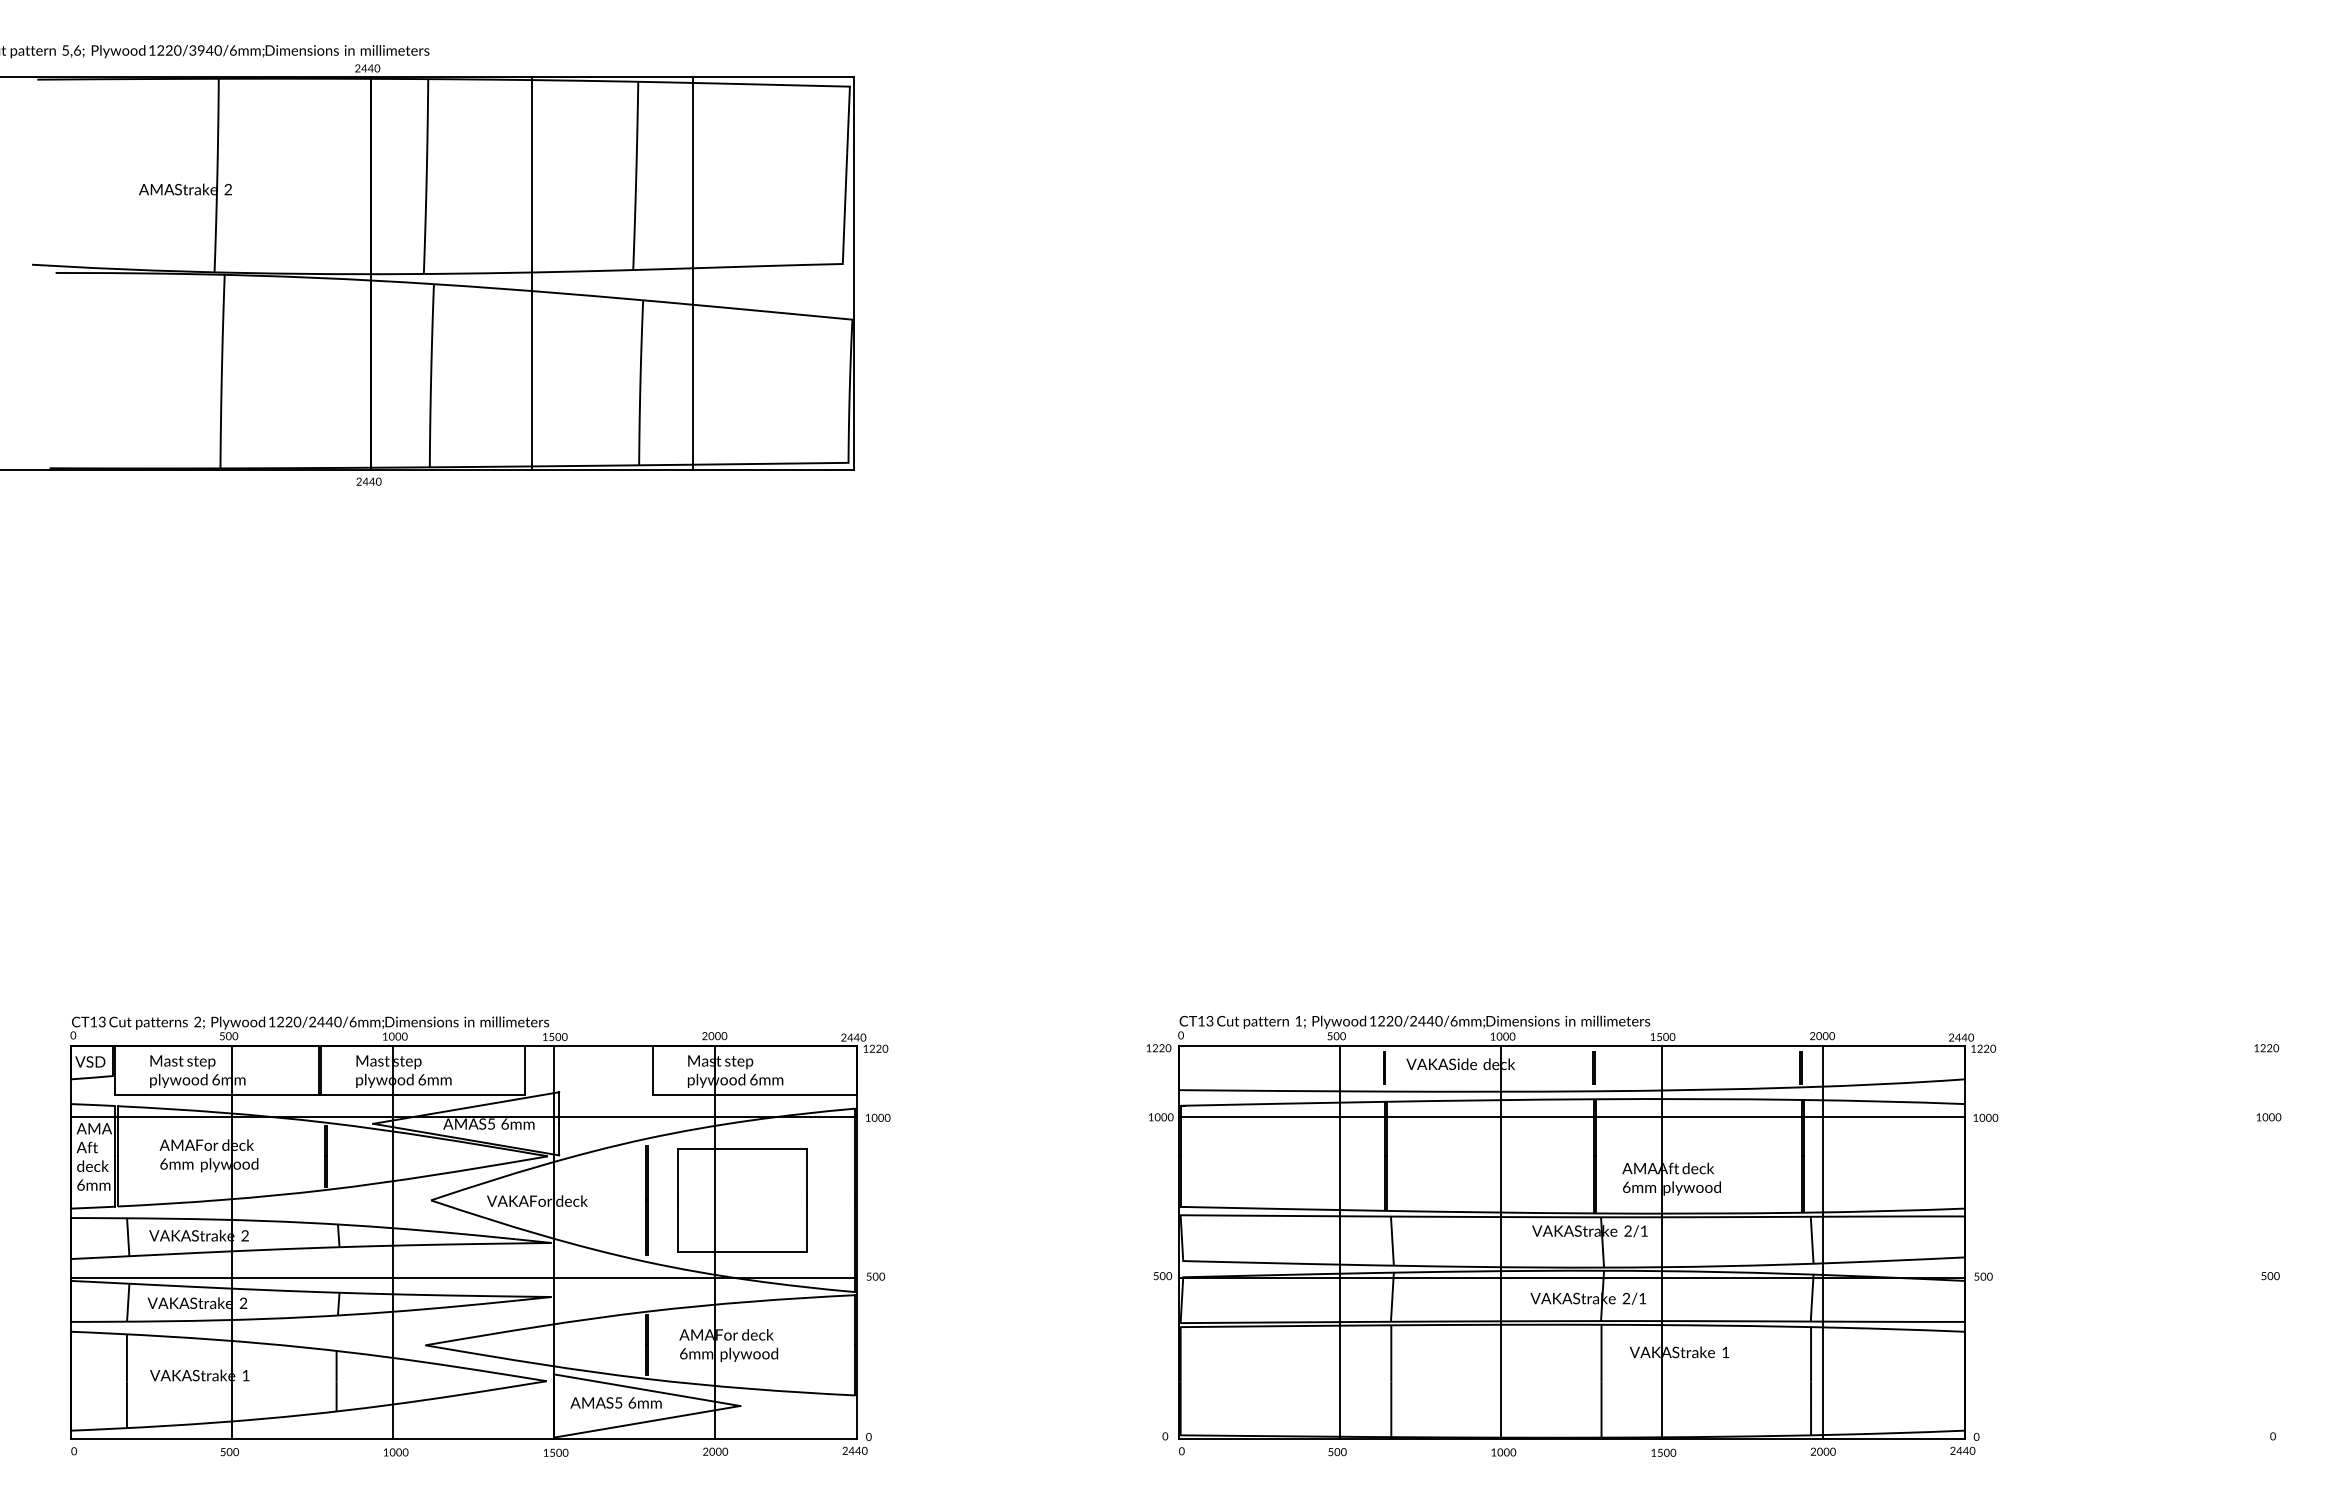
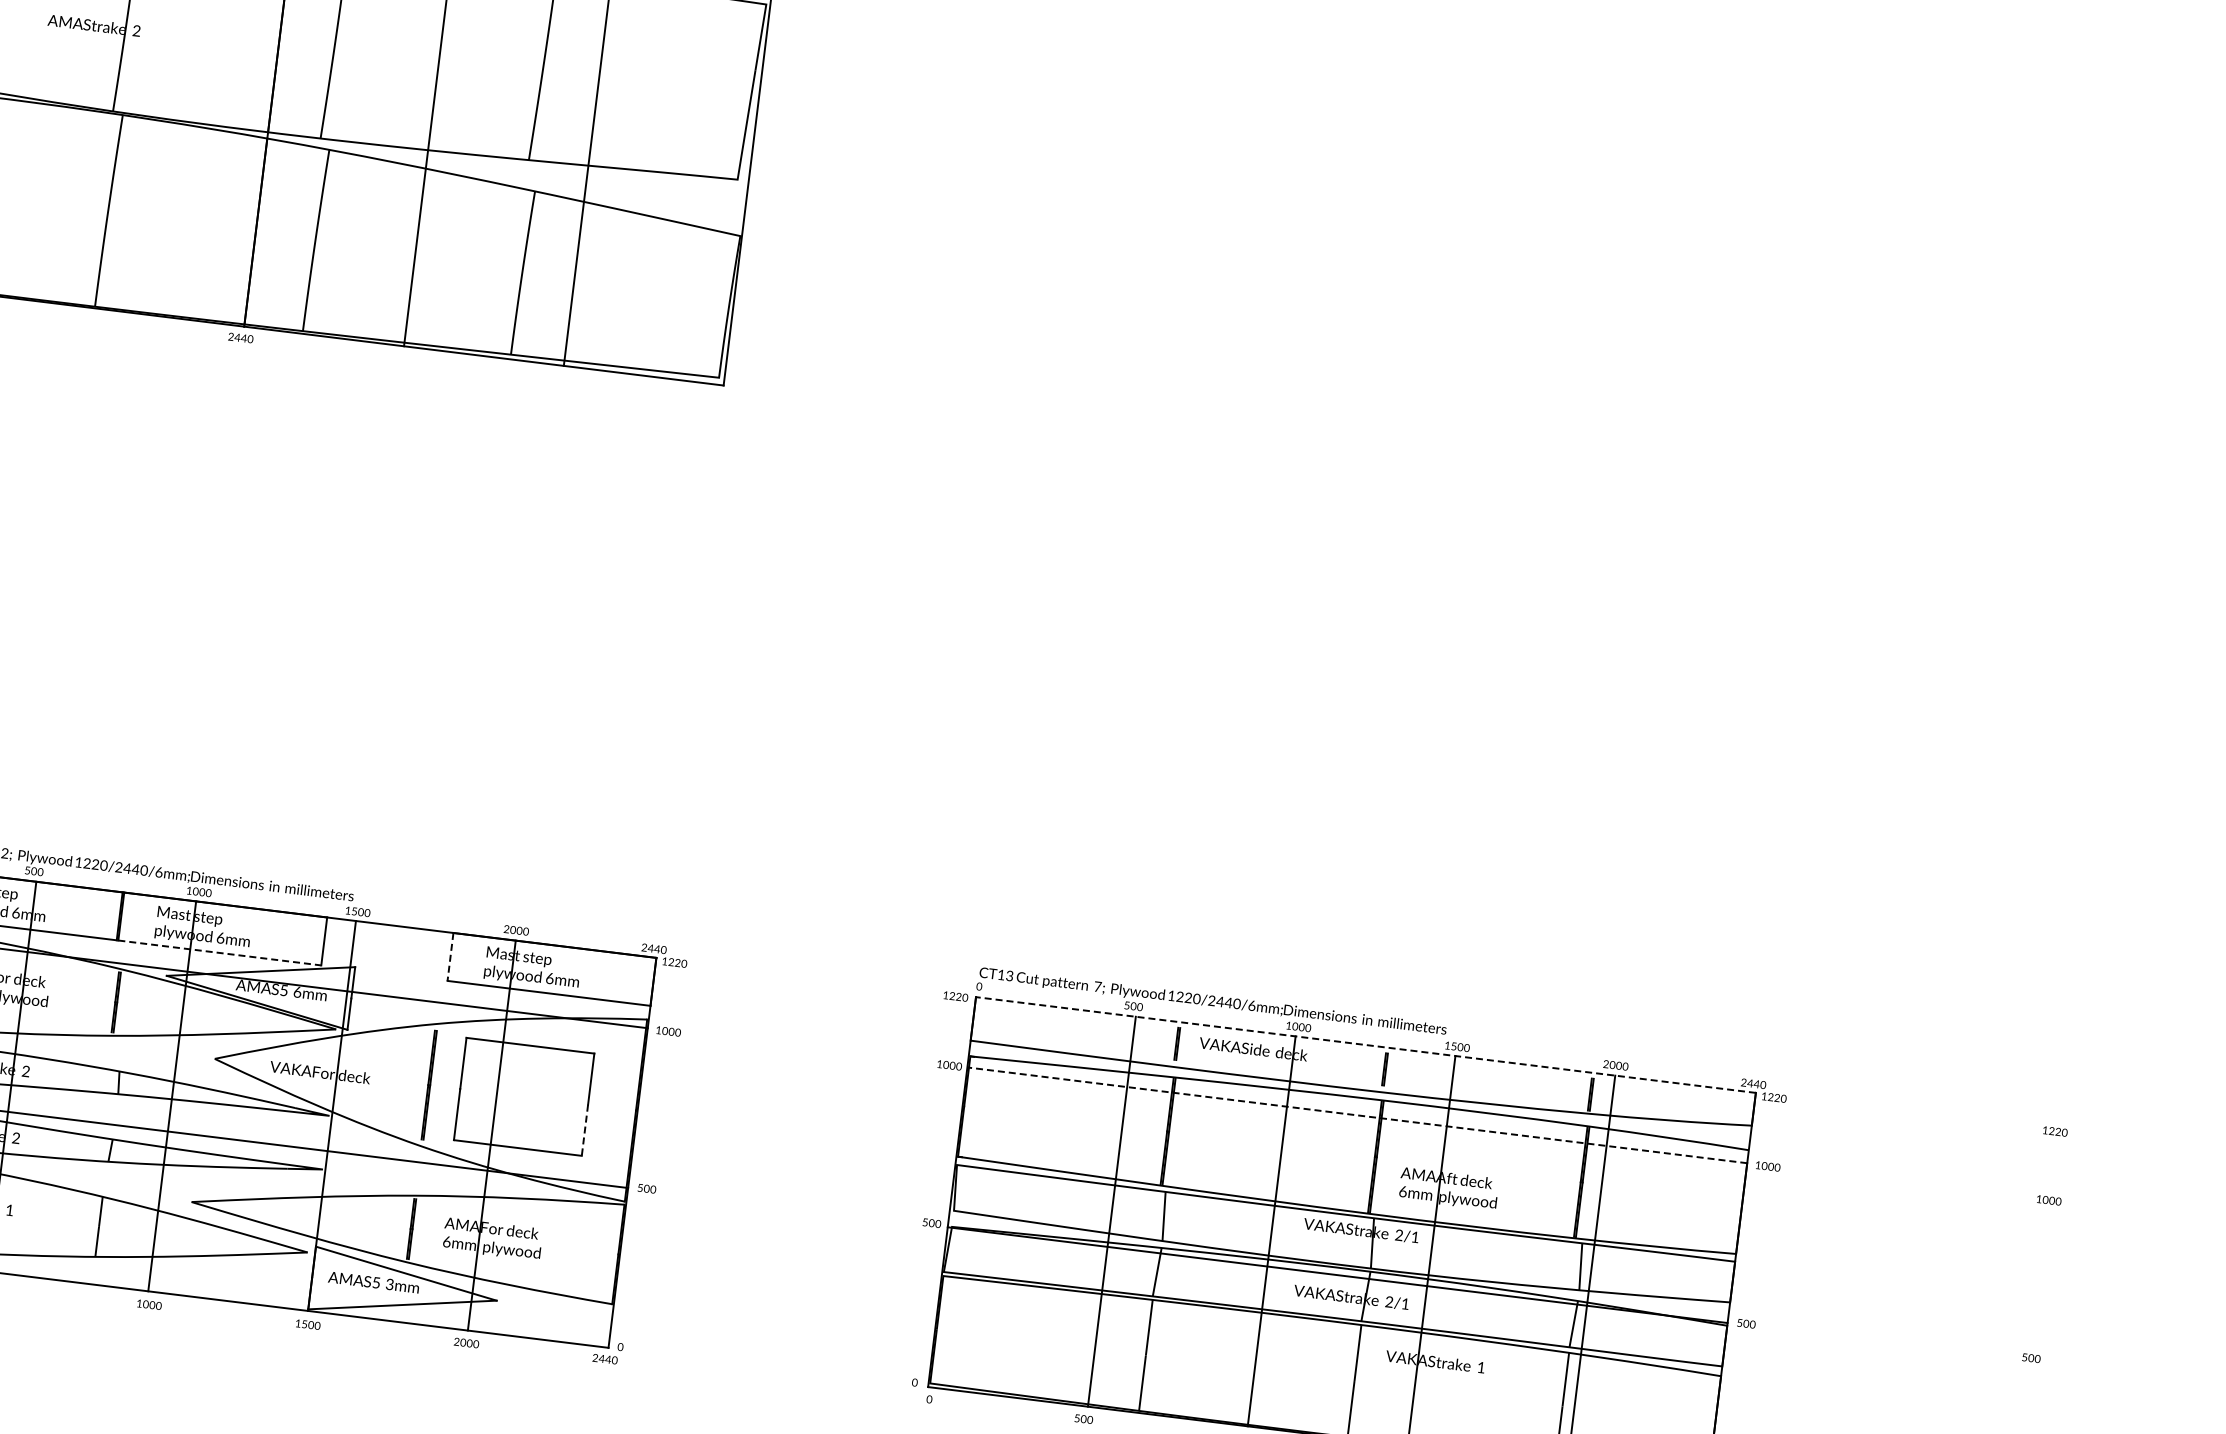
text: (1298, 1021) -> (1097, 987), 1; -> 7;
line: (1571, 1046) -> (1365, 1045), solid -> dashed
line: (652, 1070) -> (450, 956), solid -> dashed
line: (423, 1094) -> (220, 952), solid -> dashed
line: (1571, 1117) -> (1356, 1115), solid -> dashed
line: (807, 1226) -> (585, 1130), solid -> dashed
text: (632, 1402) -> (390, 1284), 6mm -> 3mm

